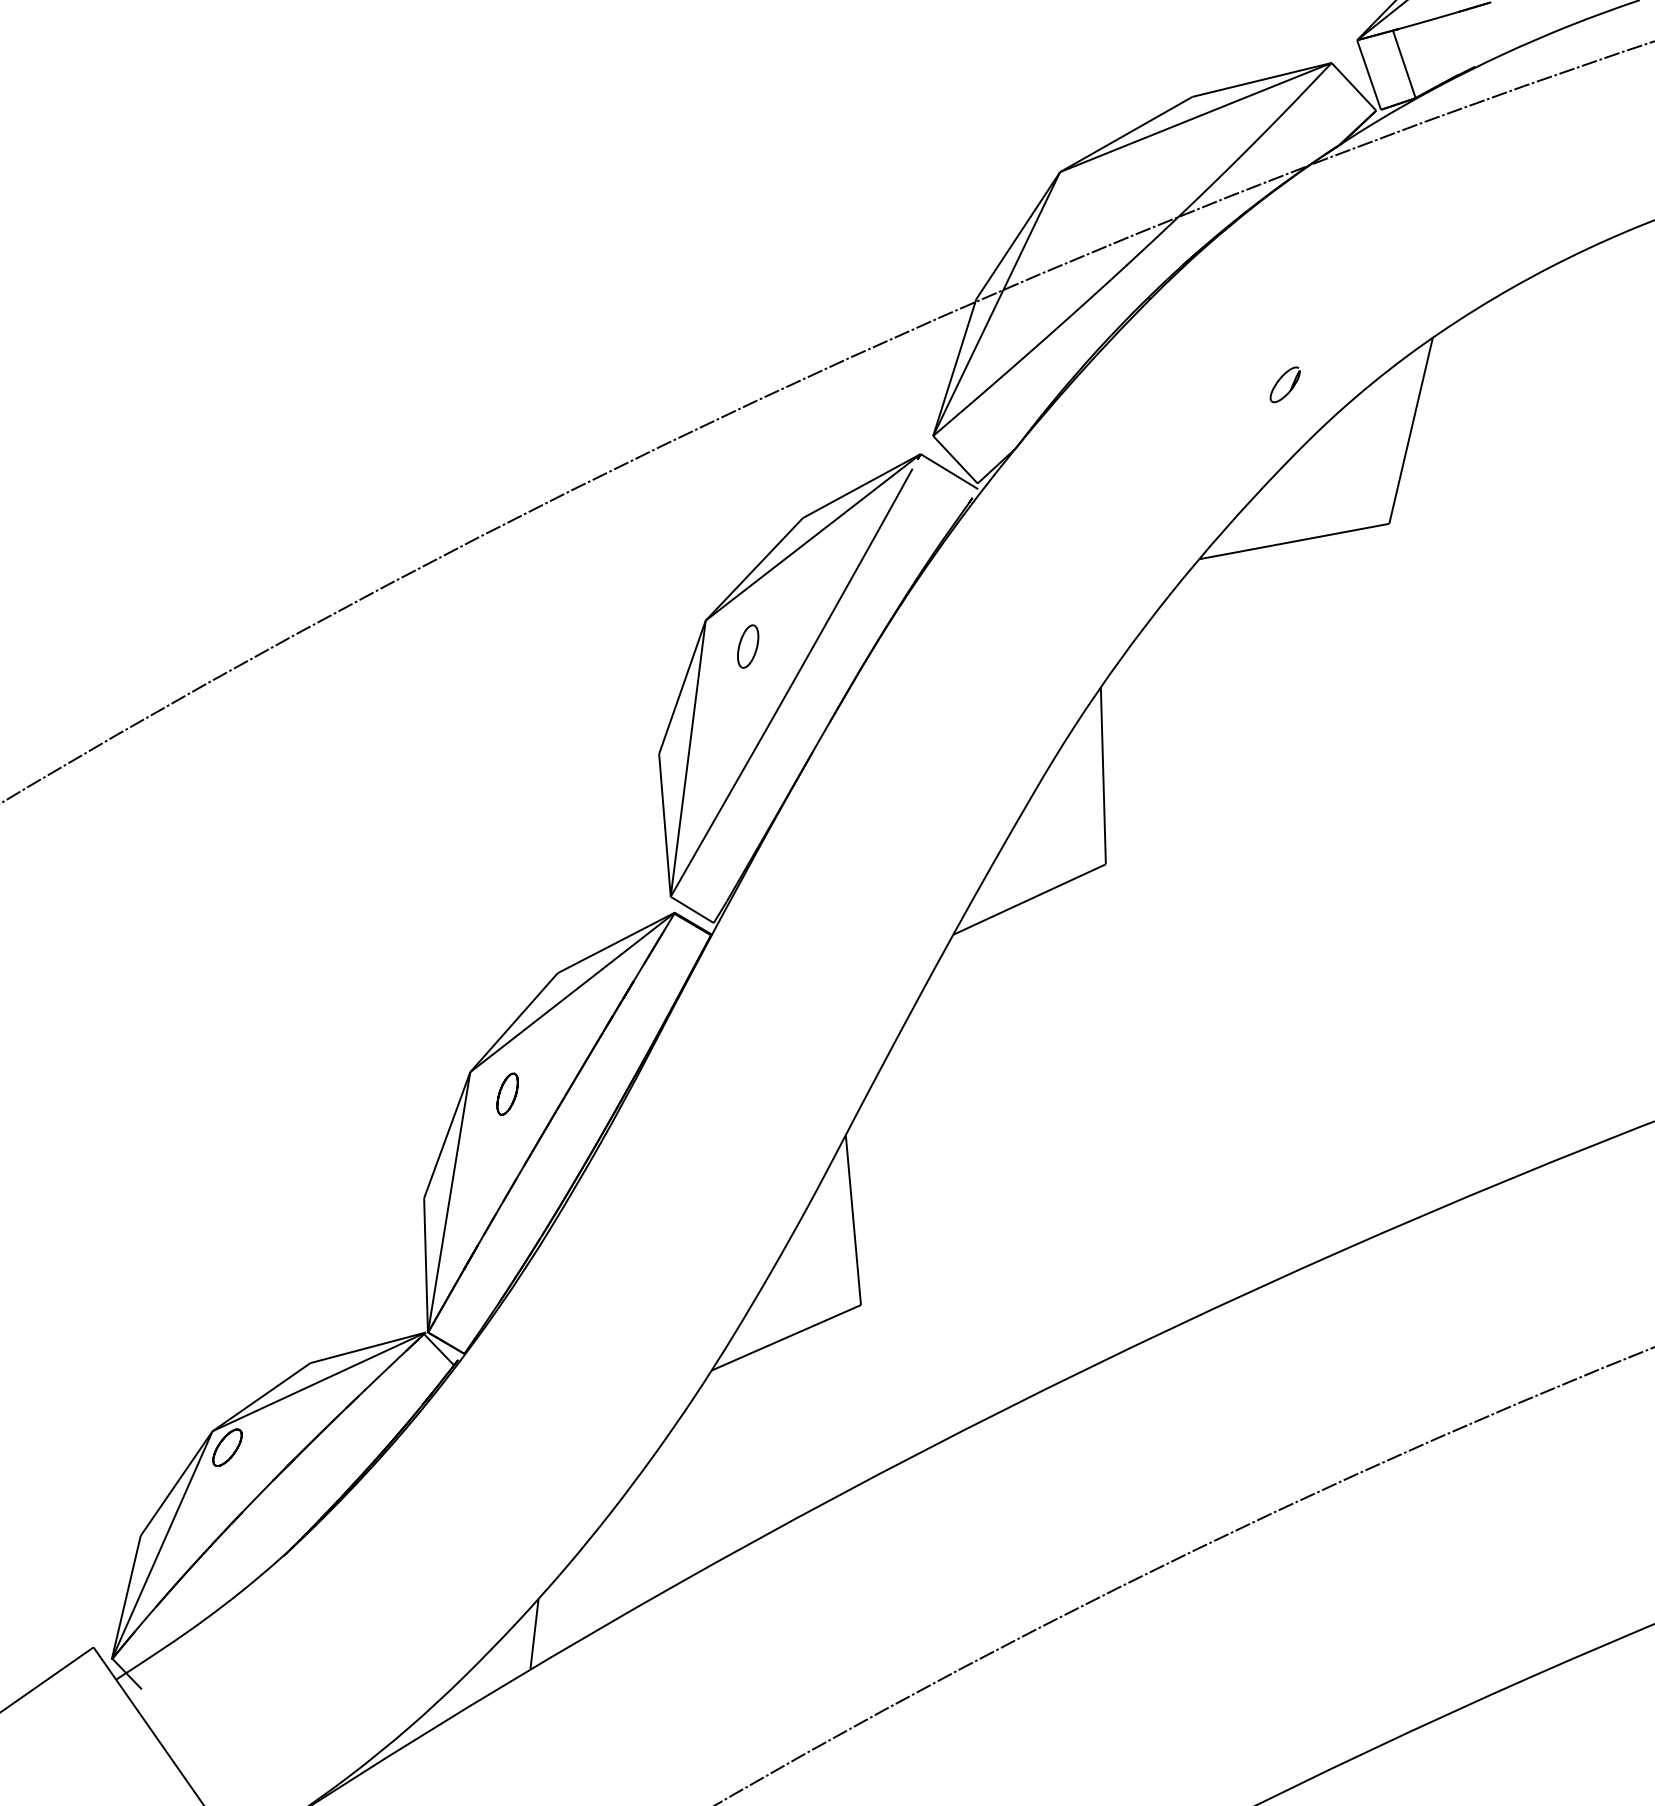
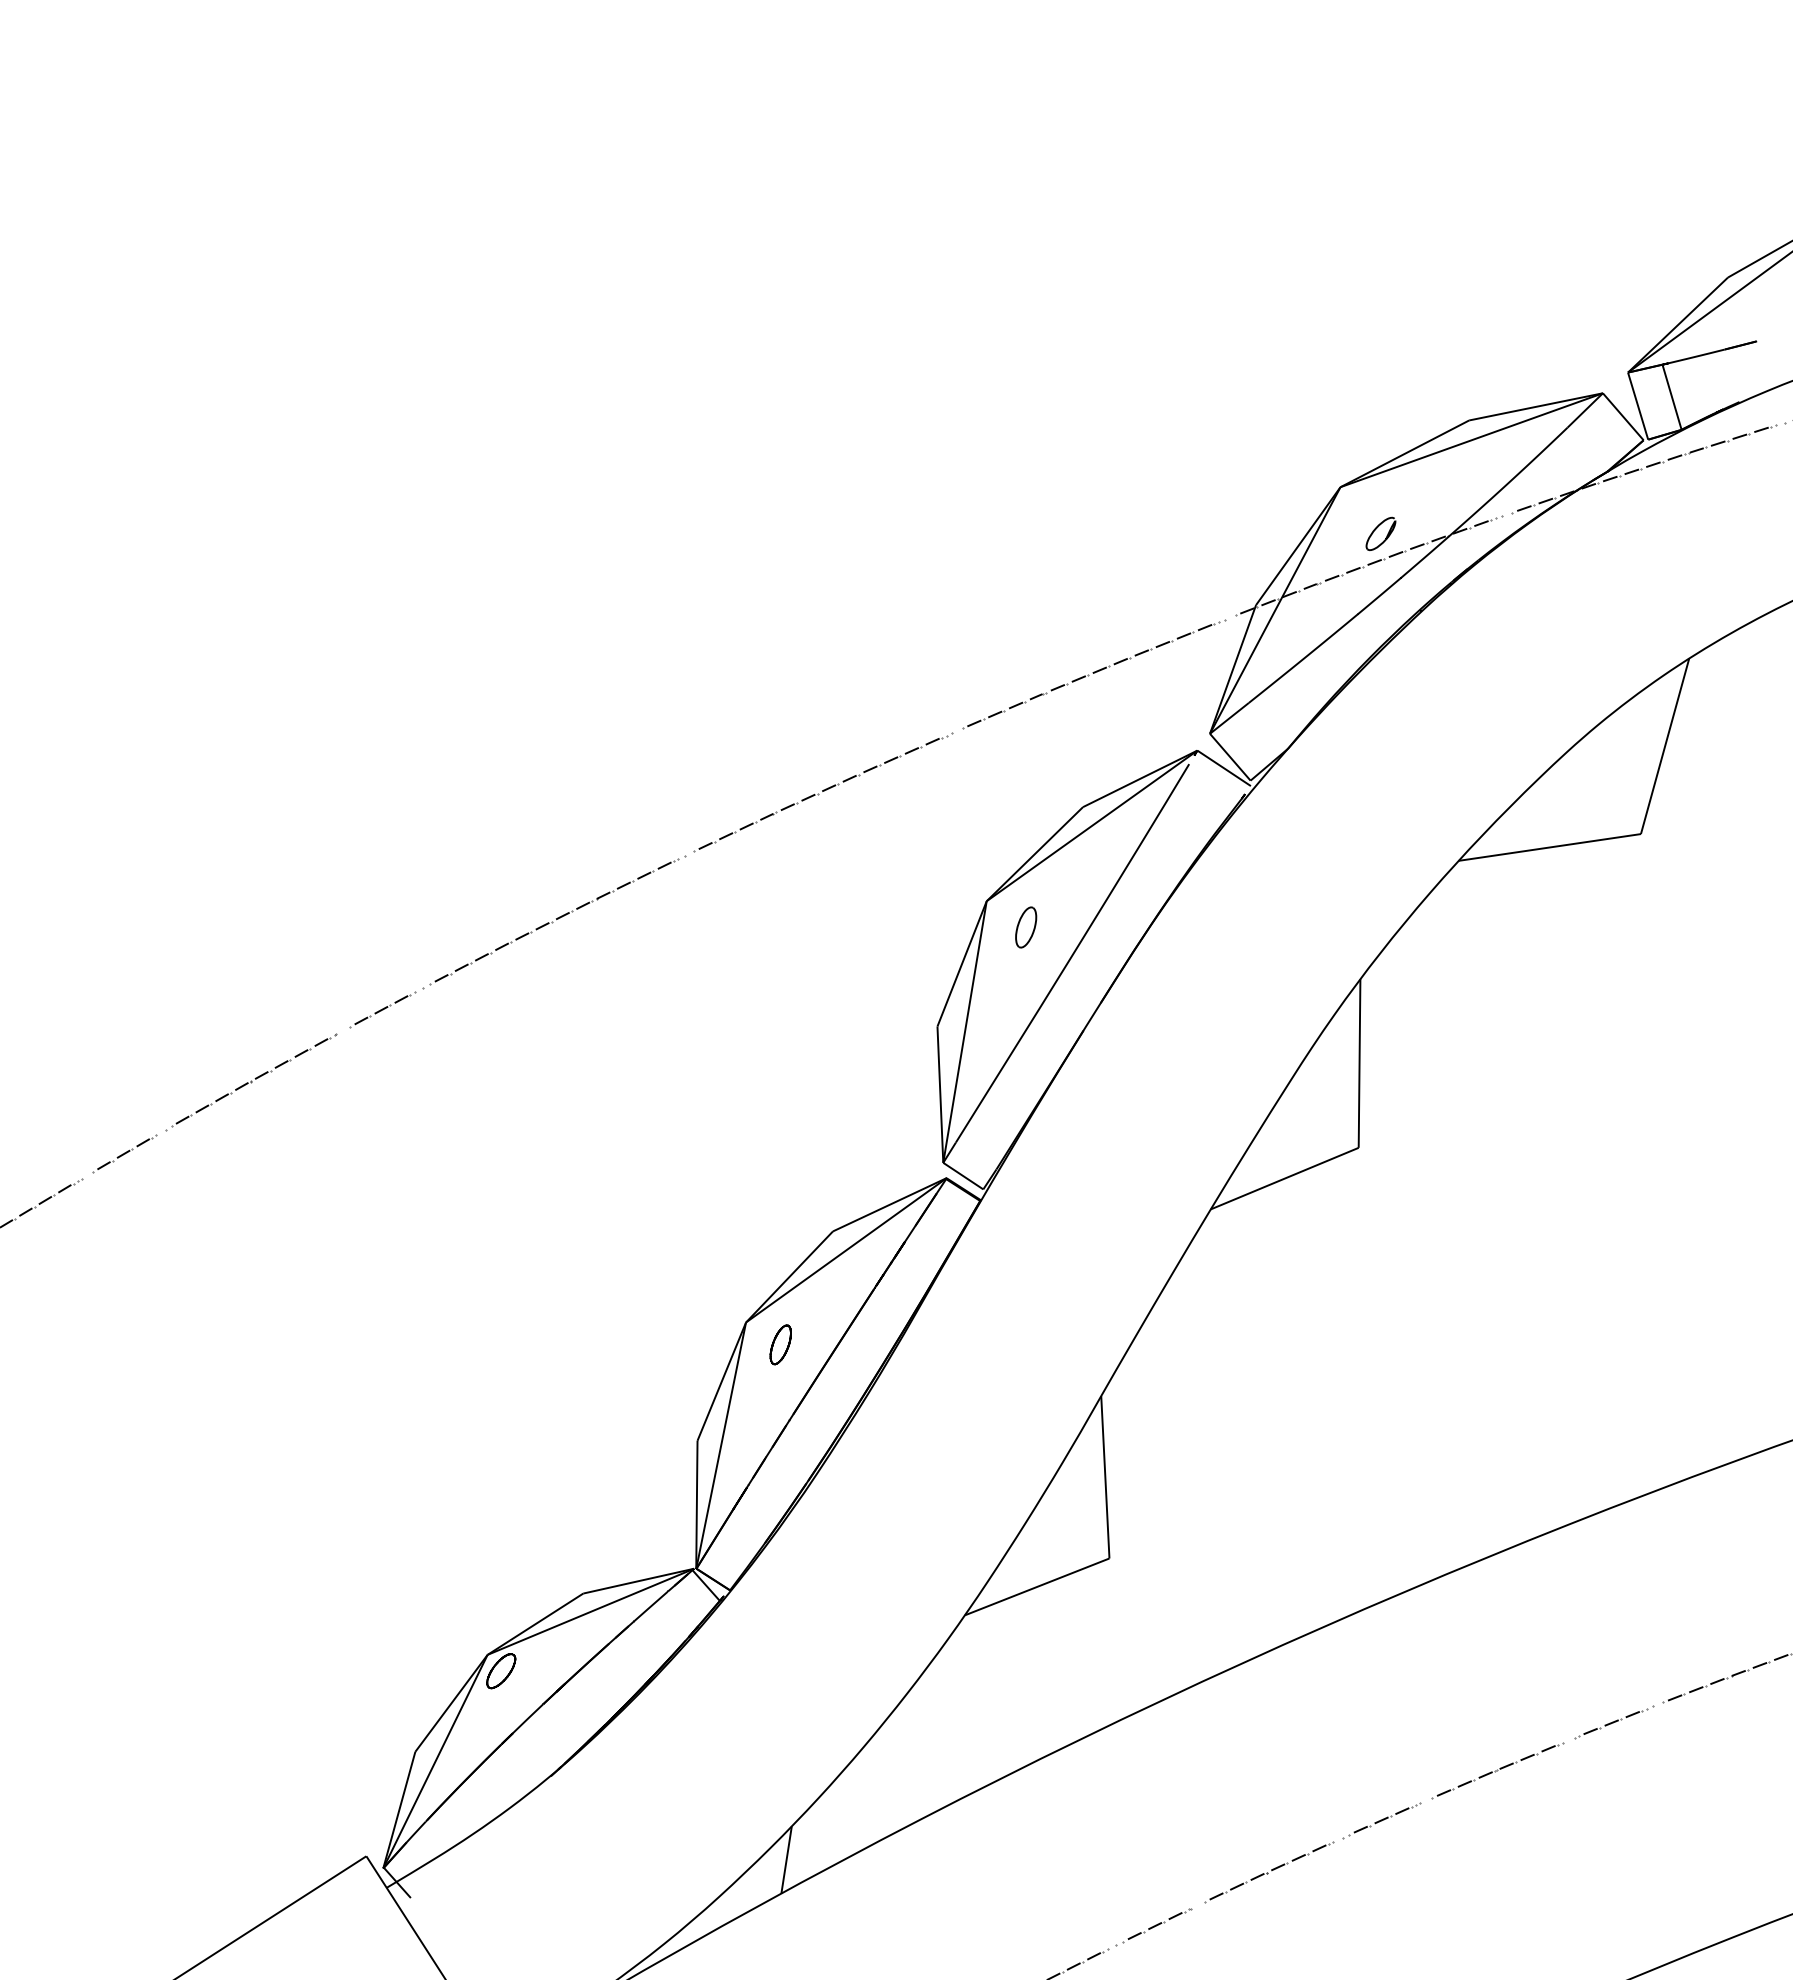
part: (1284, 384) -> (1380, 533), moved

